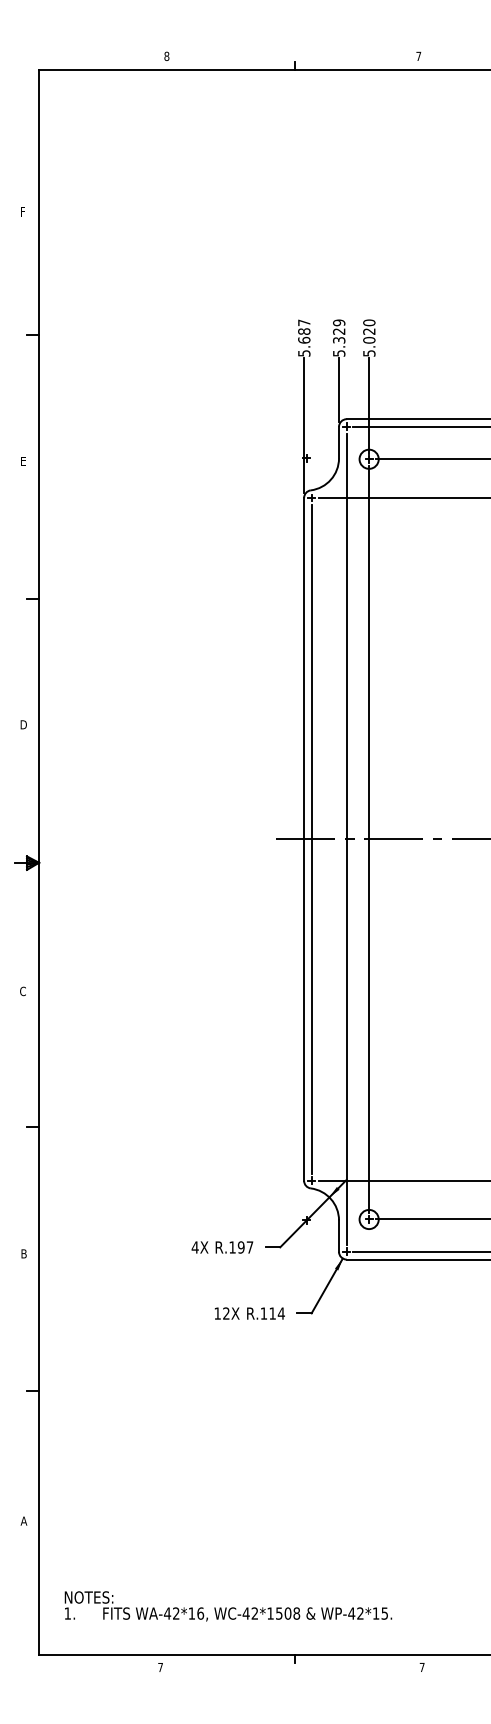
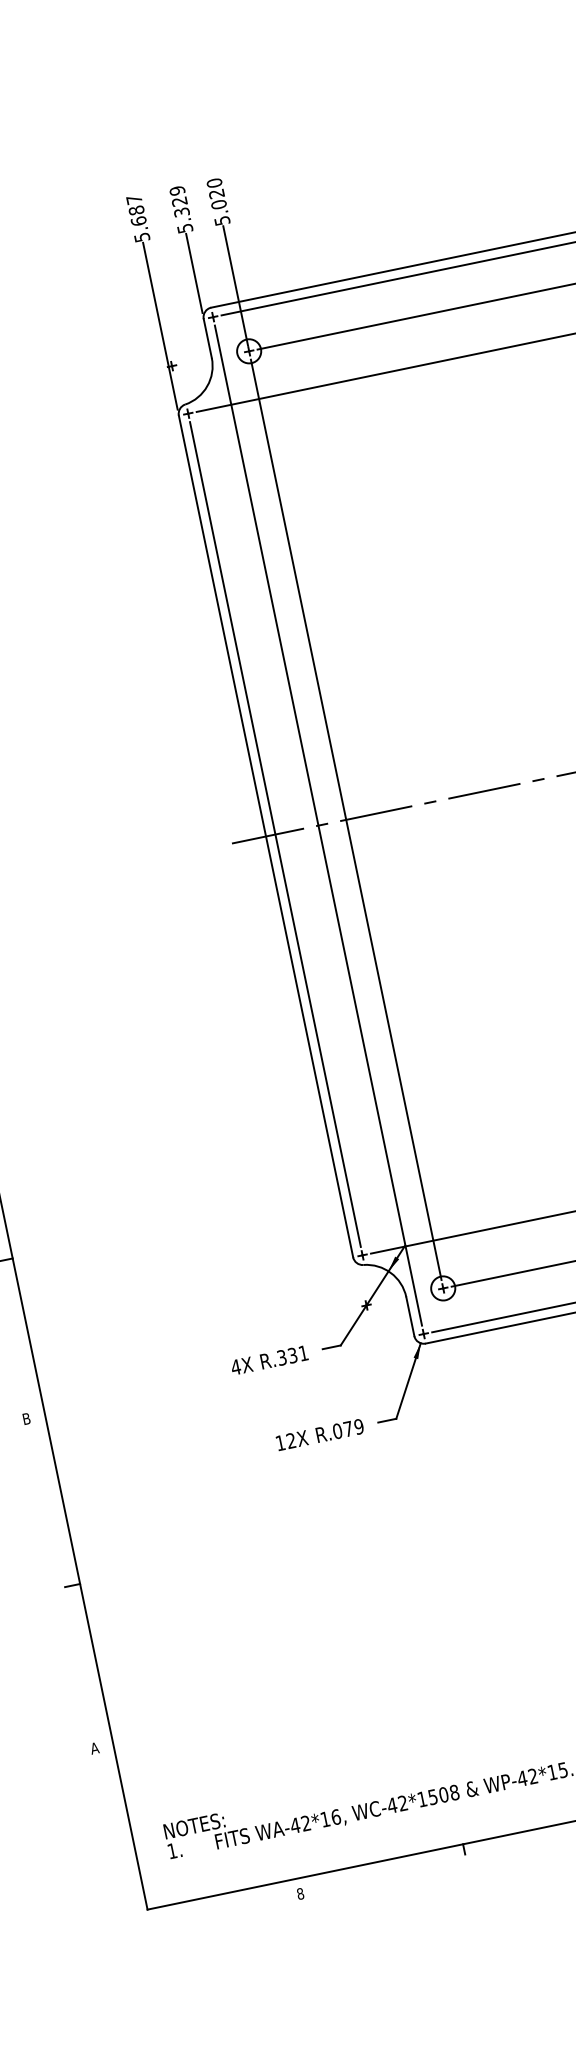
text: (241, 1247) -> (293, 1355), R.197 -> R.331
text: (272, 1313) -> (348, 1428), R.114 -> R.079
text: (160, 1667) -> (300, 1893), 7 -> 8

